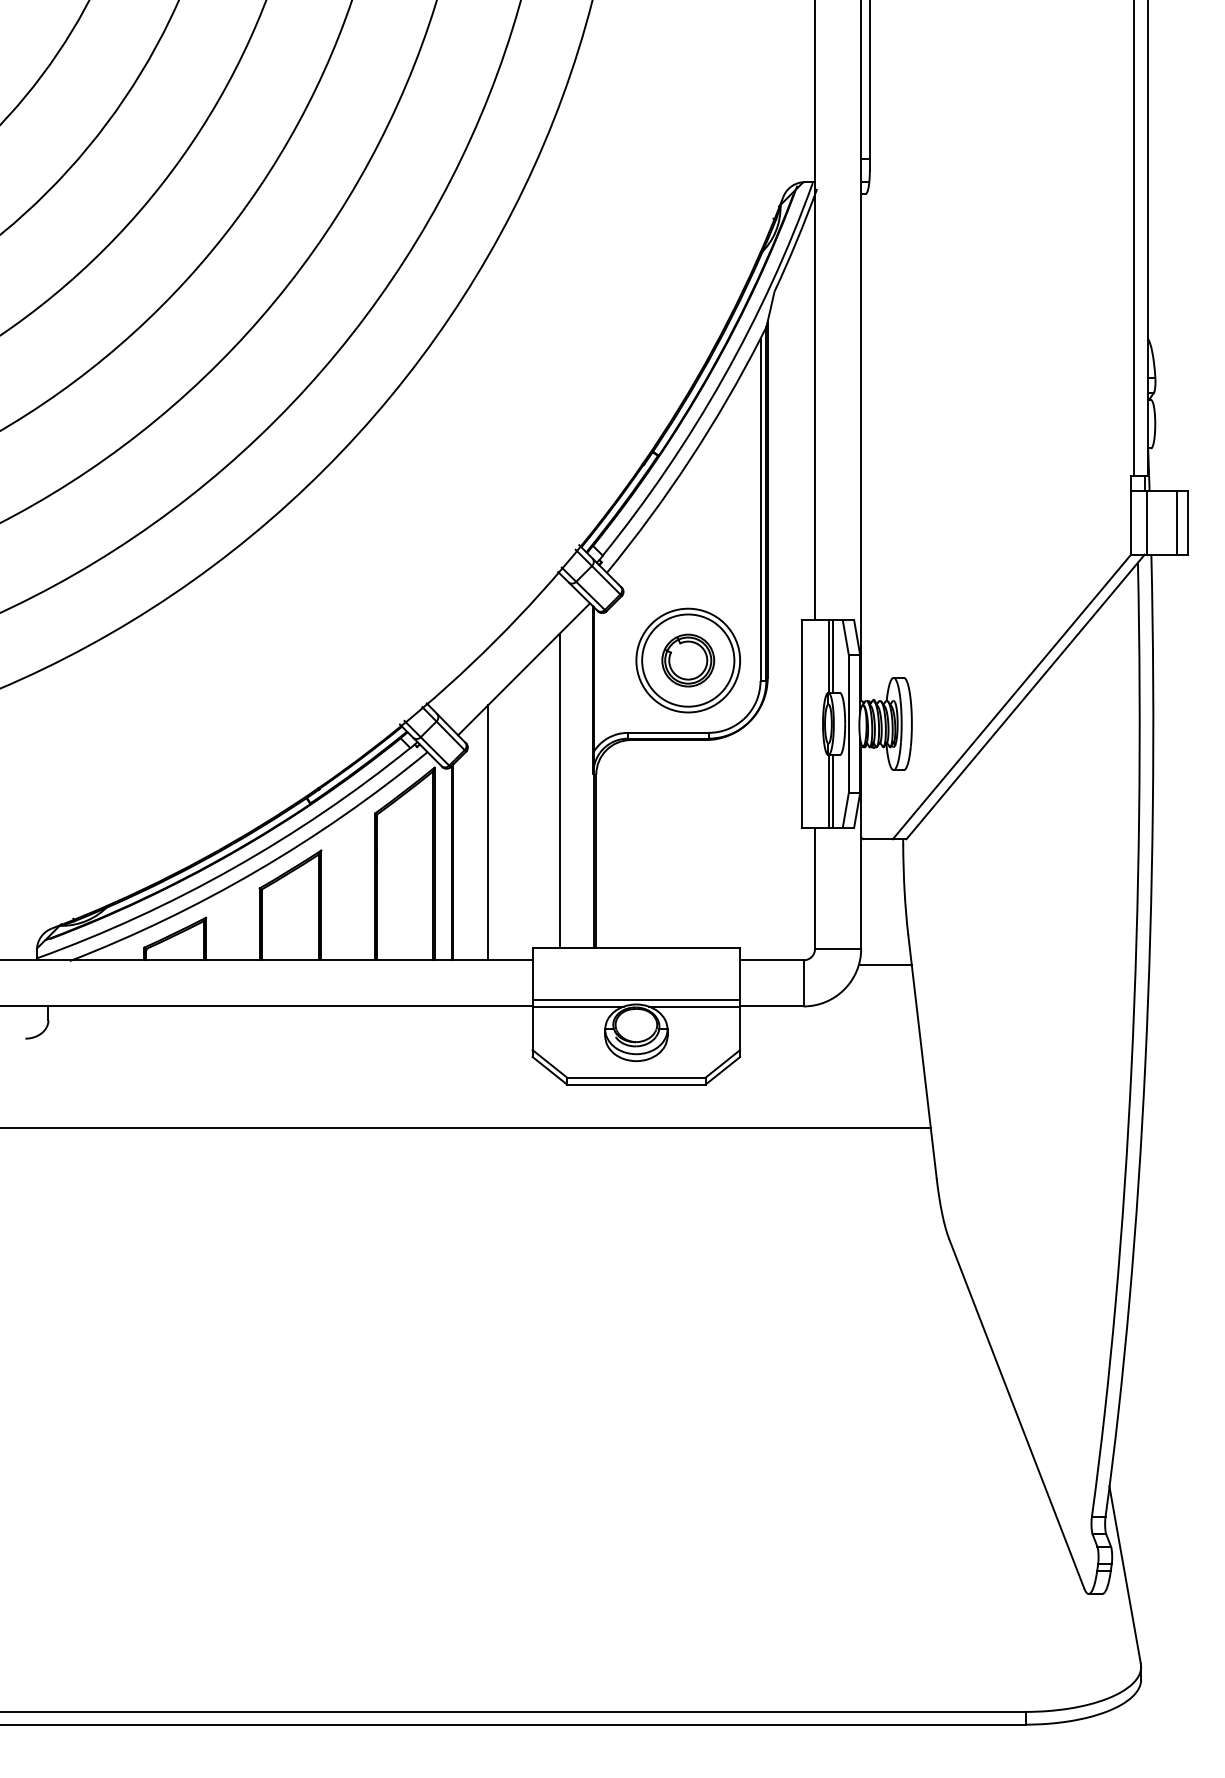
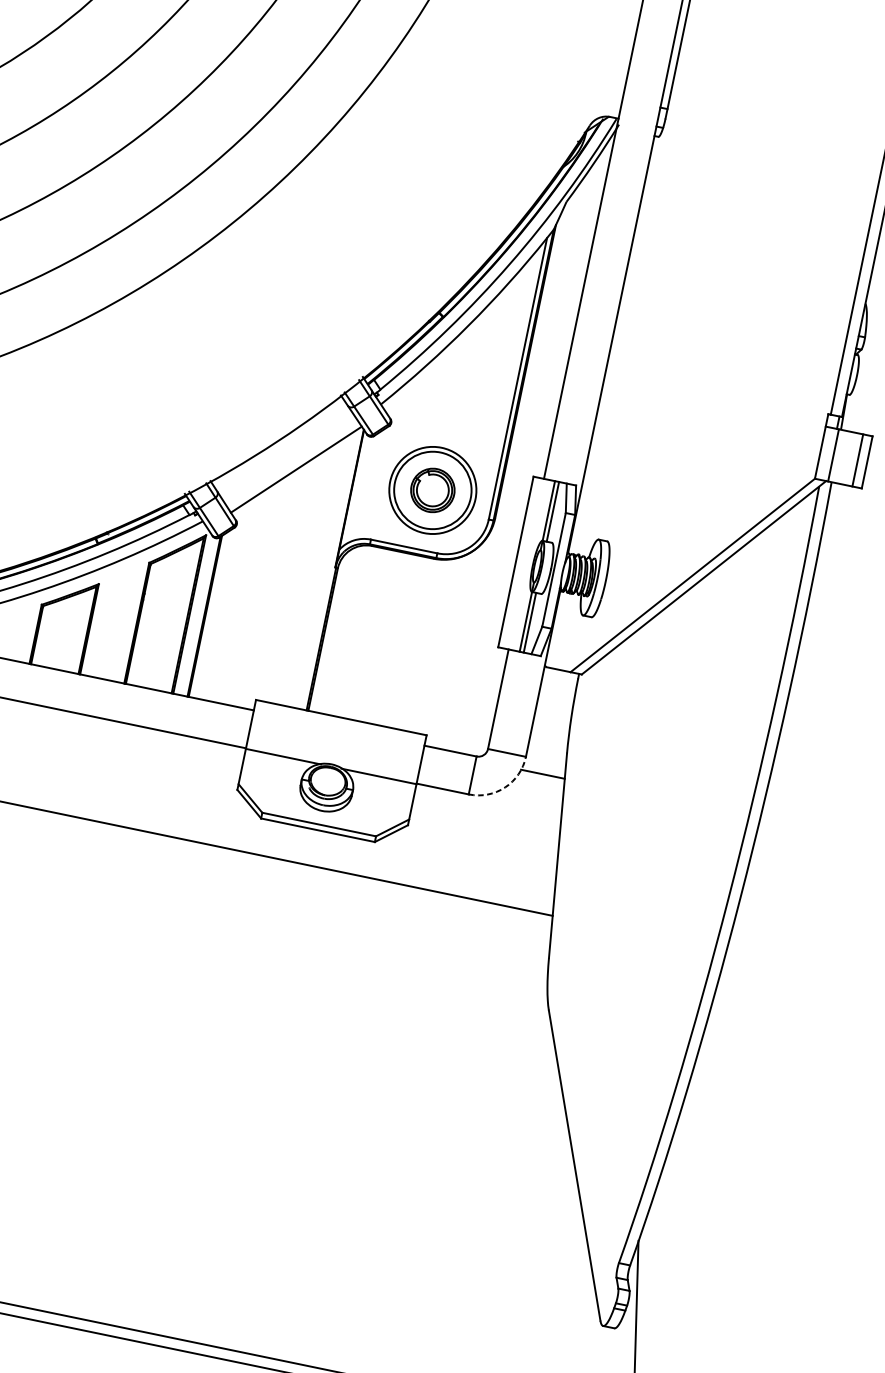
line: (559, 790) -> (304, 575), removed
line: (487, 832) -> (238, 597), removed
arc: (844, 989) -> (505, 787), solid -> dashed
line: (636, 999) -> (332, 760), removed

